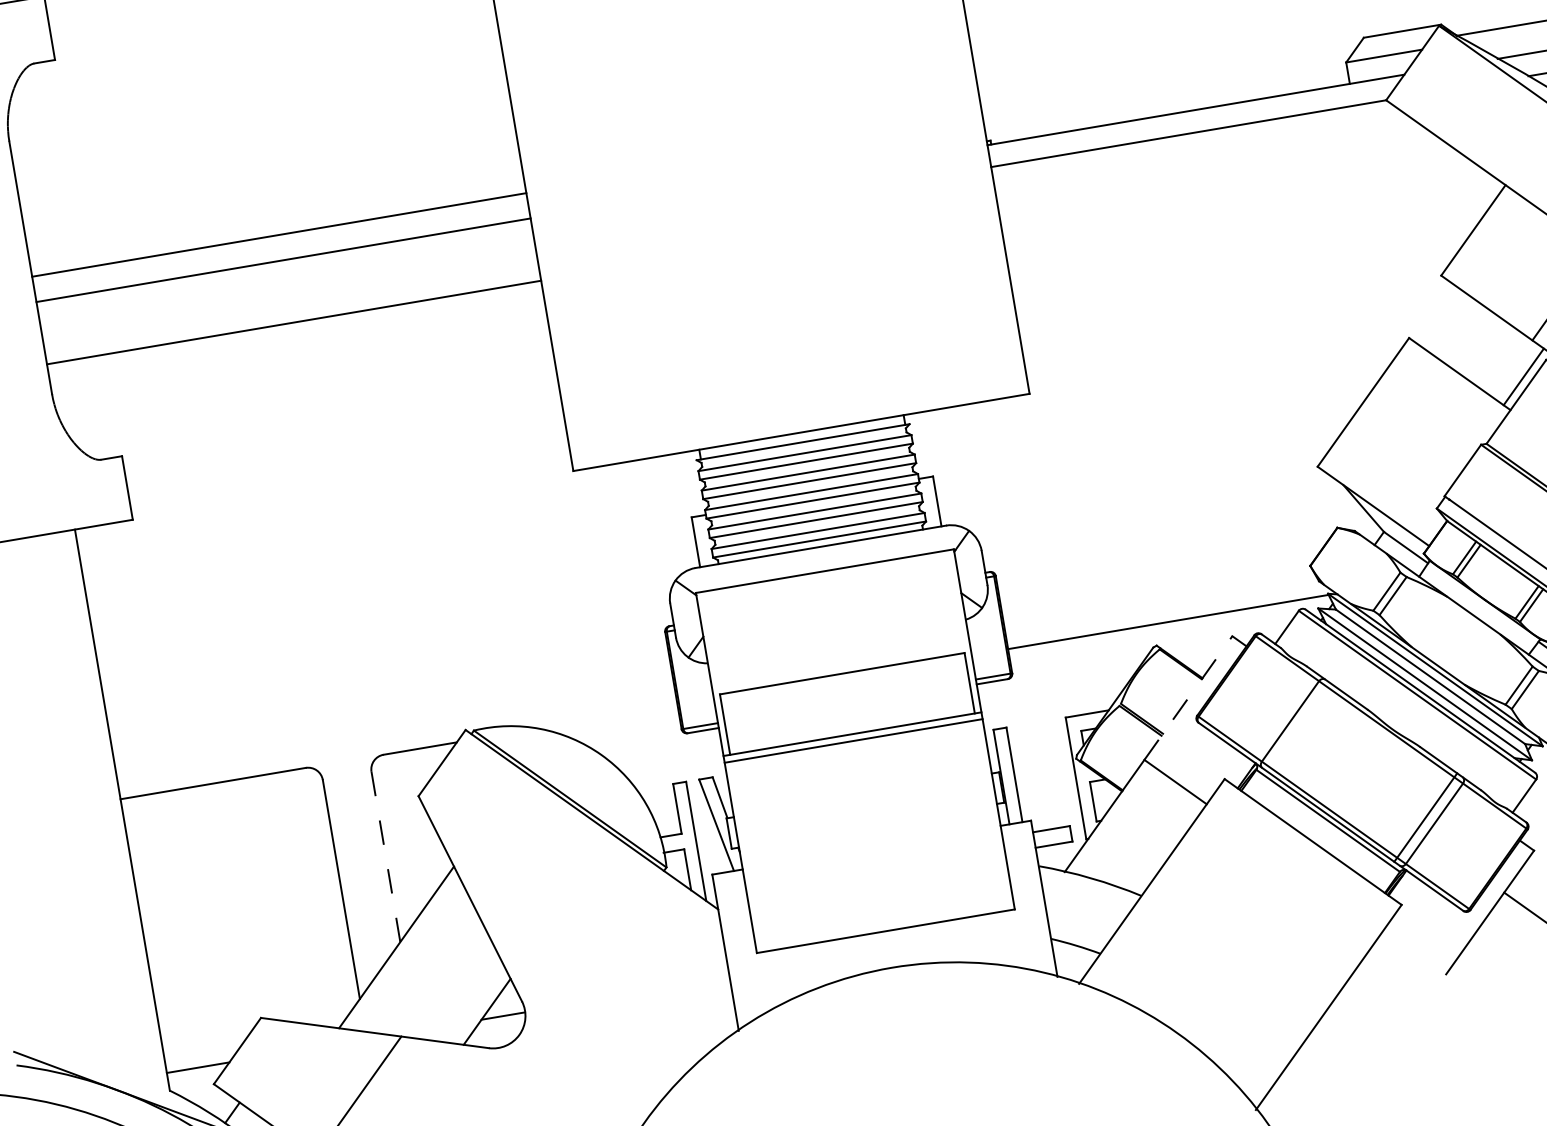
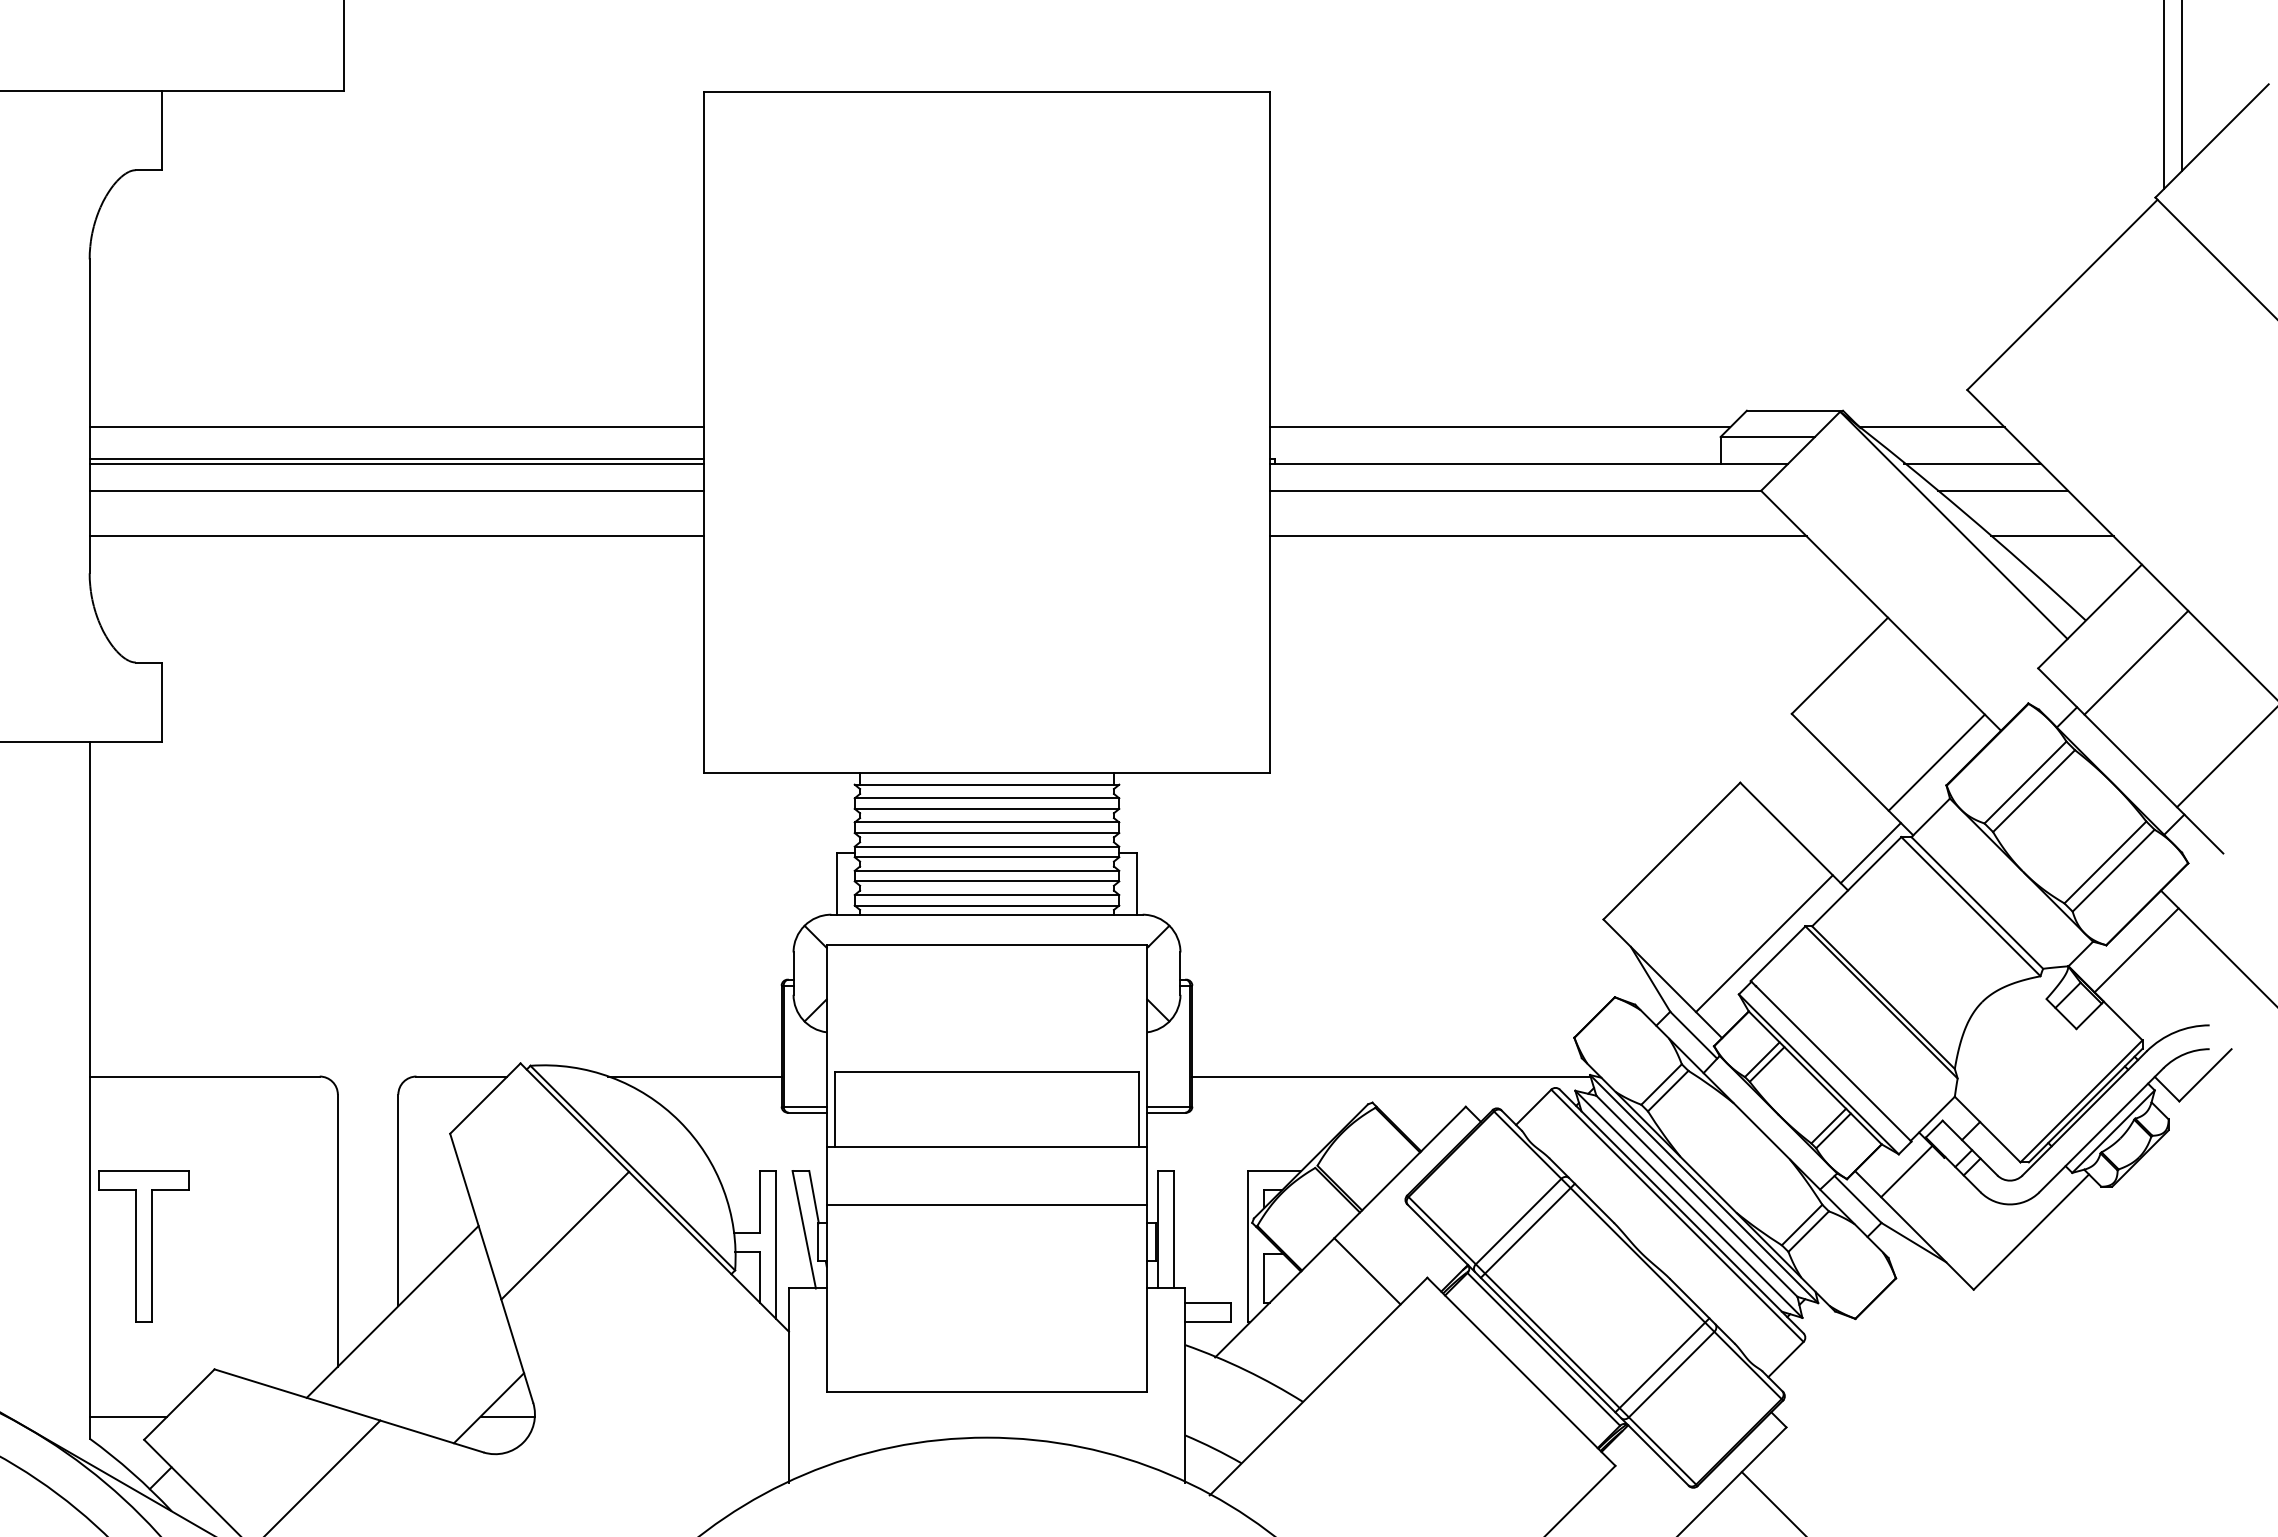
line: (1167, 84) -> (1500, 427), added
line: (1213, 167) -> (1538, 536), added
line: (284, 264) -> (396, 463), added
line: (287, 285) -> (396, 490), added
line: (1450, 464) -> (1764, 943), added
line: (1188, 698) -> (1400, 1172), dashed -> solid
line: (607, 716) -> (694, 1076), added
line: (1298, 727) -> (1527, 1230), added
line: (853, 740) -> (986, 1204), moved
line: (386, 856) -> (398, 1200), dashed -> solid
line: (525, 862) -> (565, 1235), added
part: (187, 928) -> (143, 1246), added

